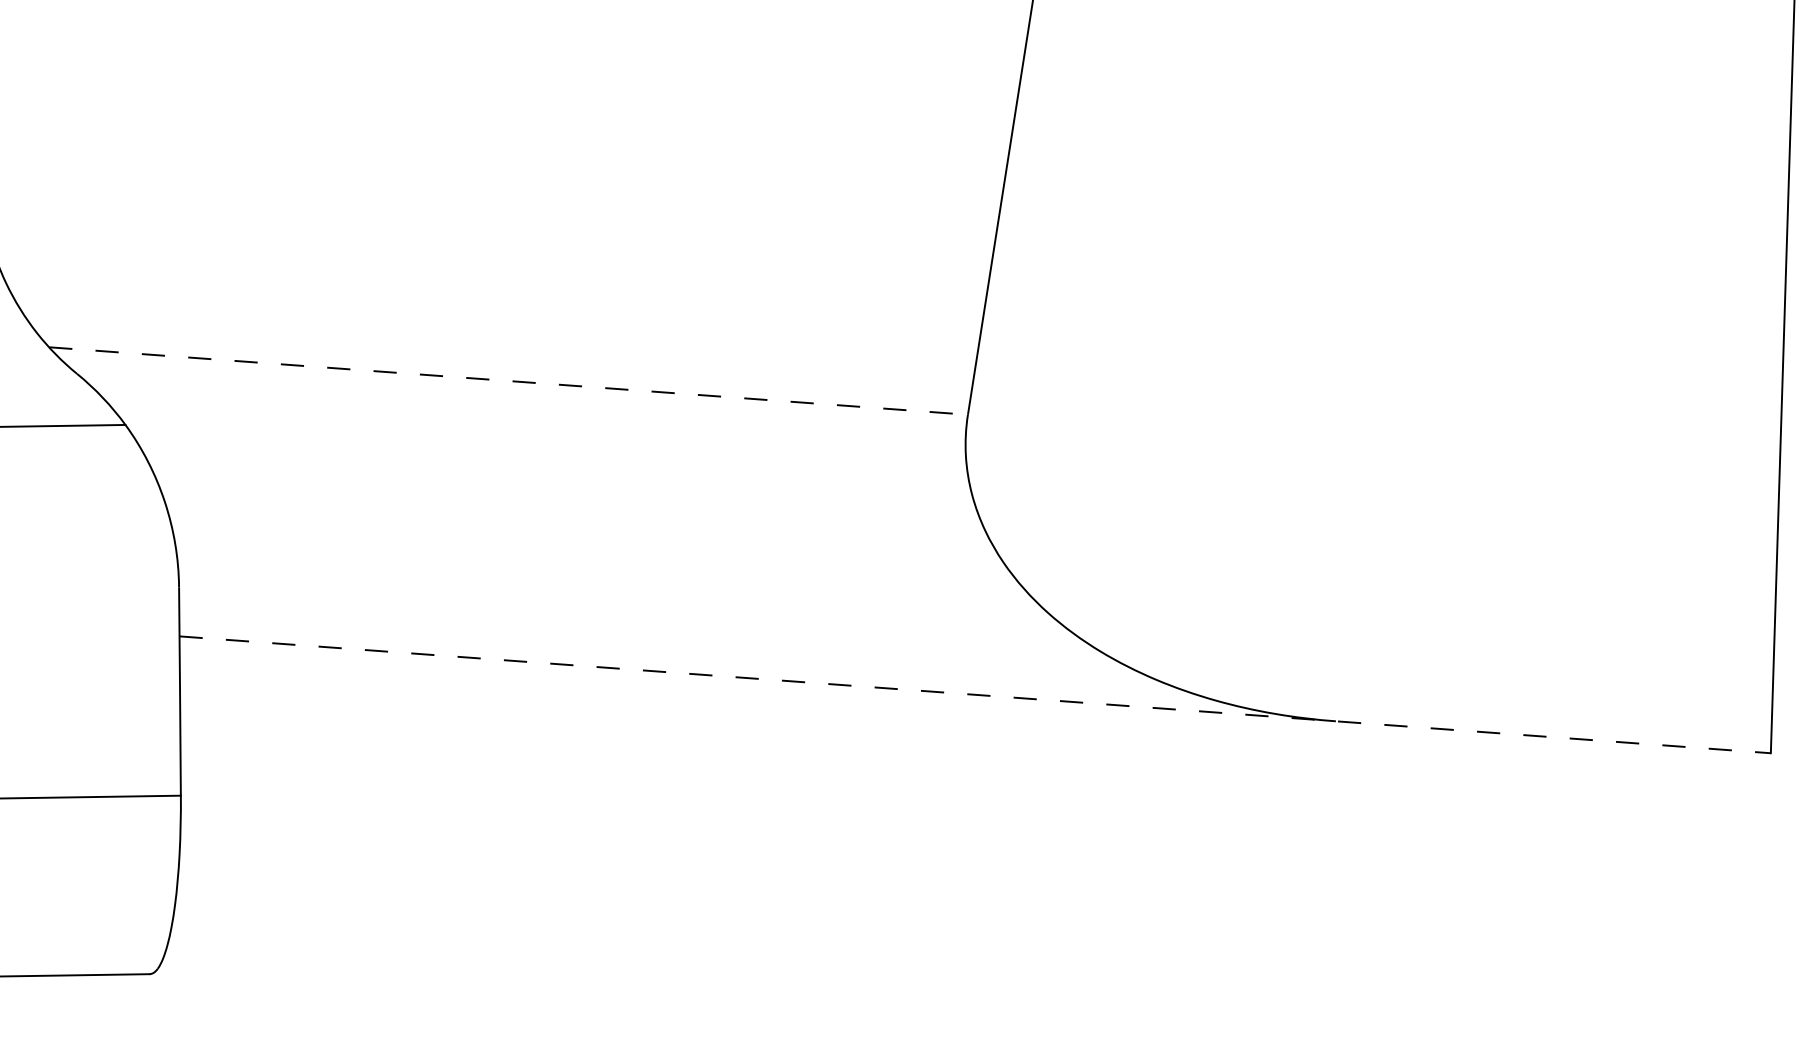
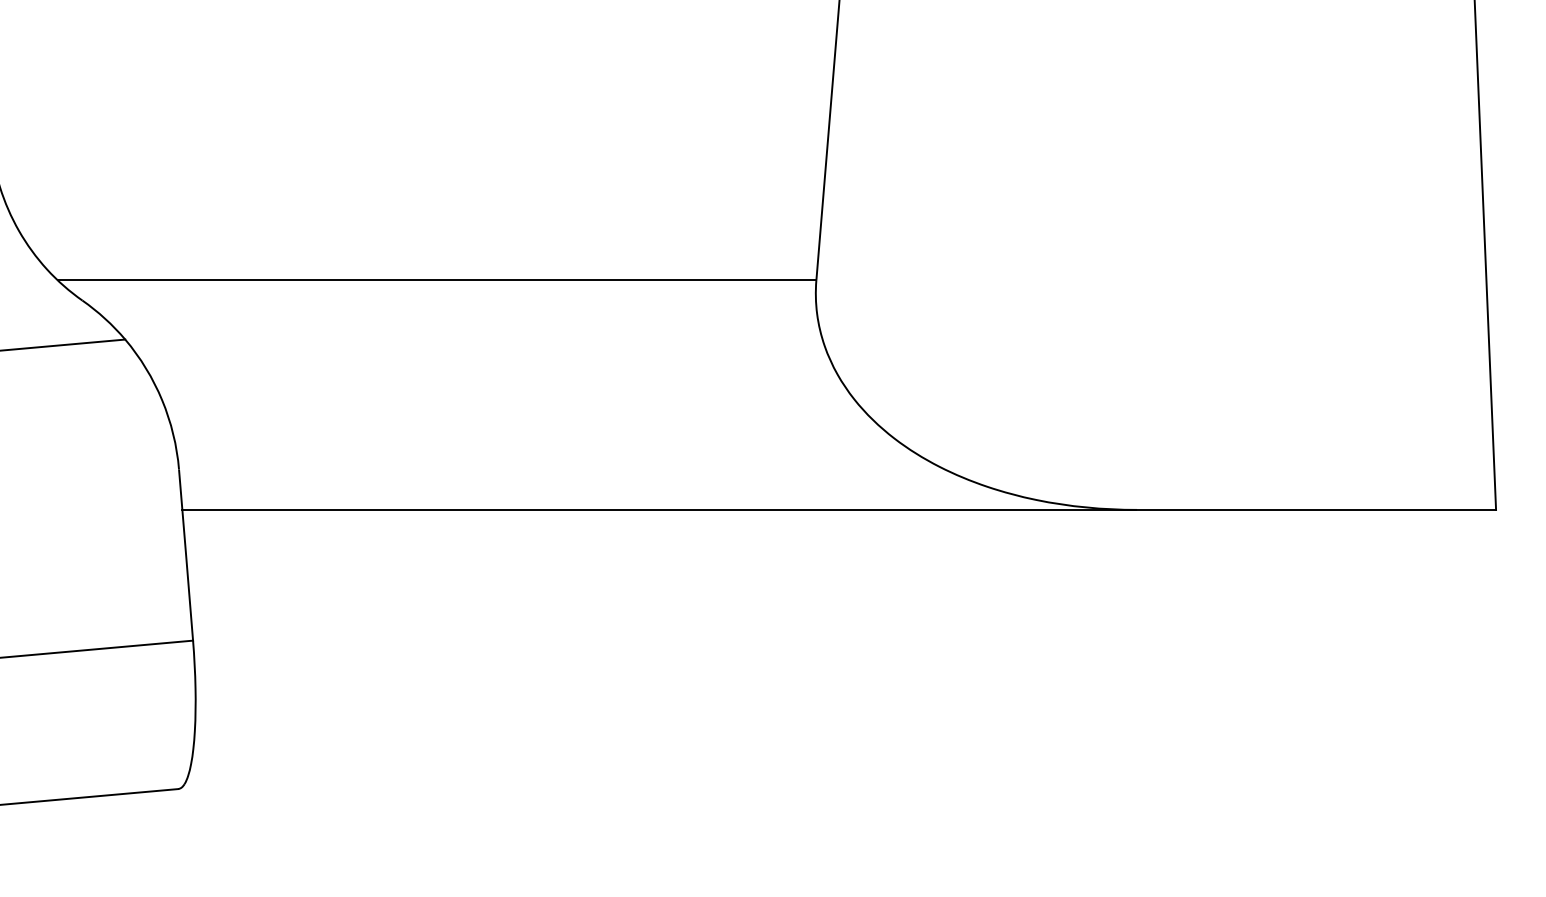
line: (508, 381) -> (437, 280), dashed -> solid
line: (975, 694) -> (839, 509), dashed -> solid

